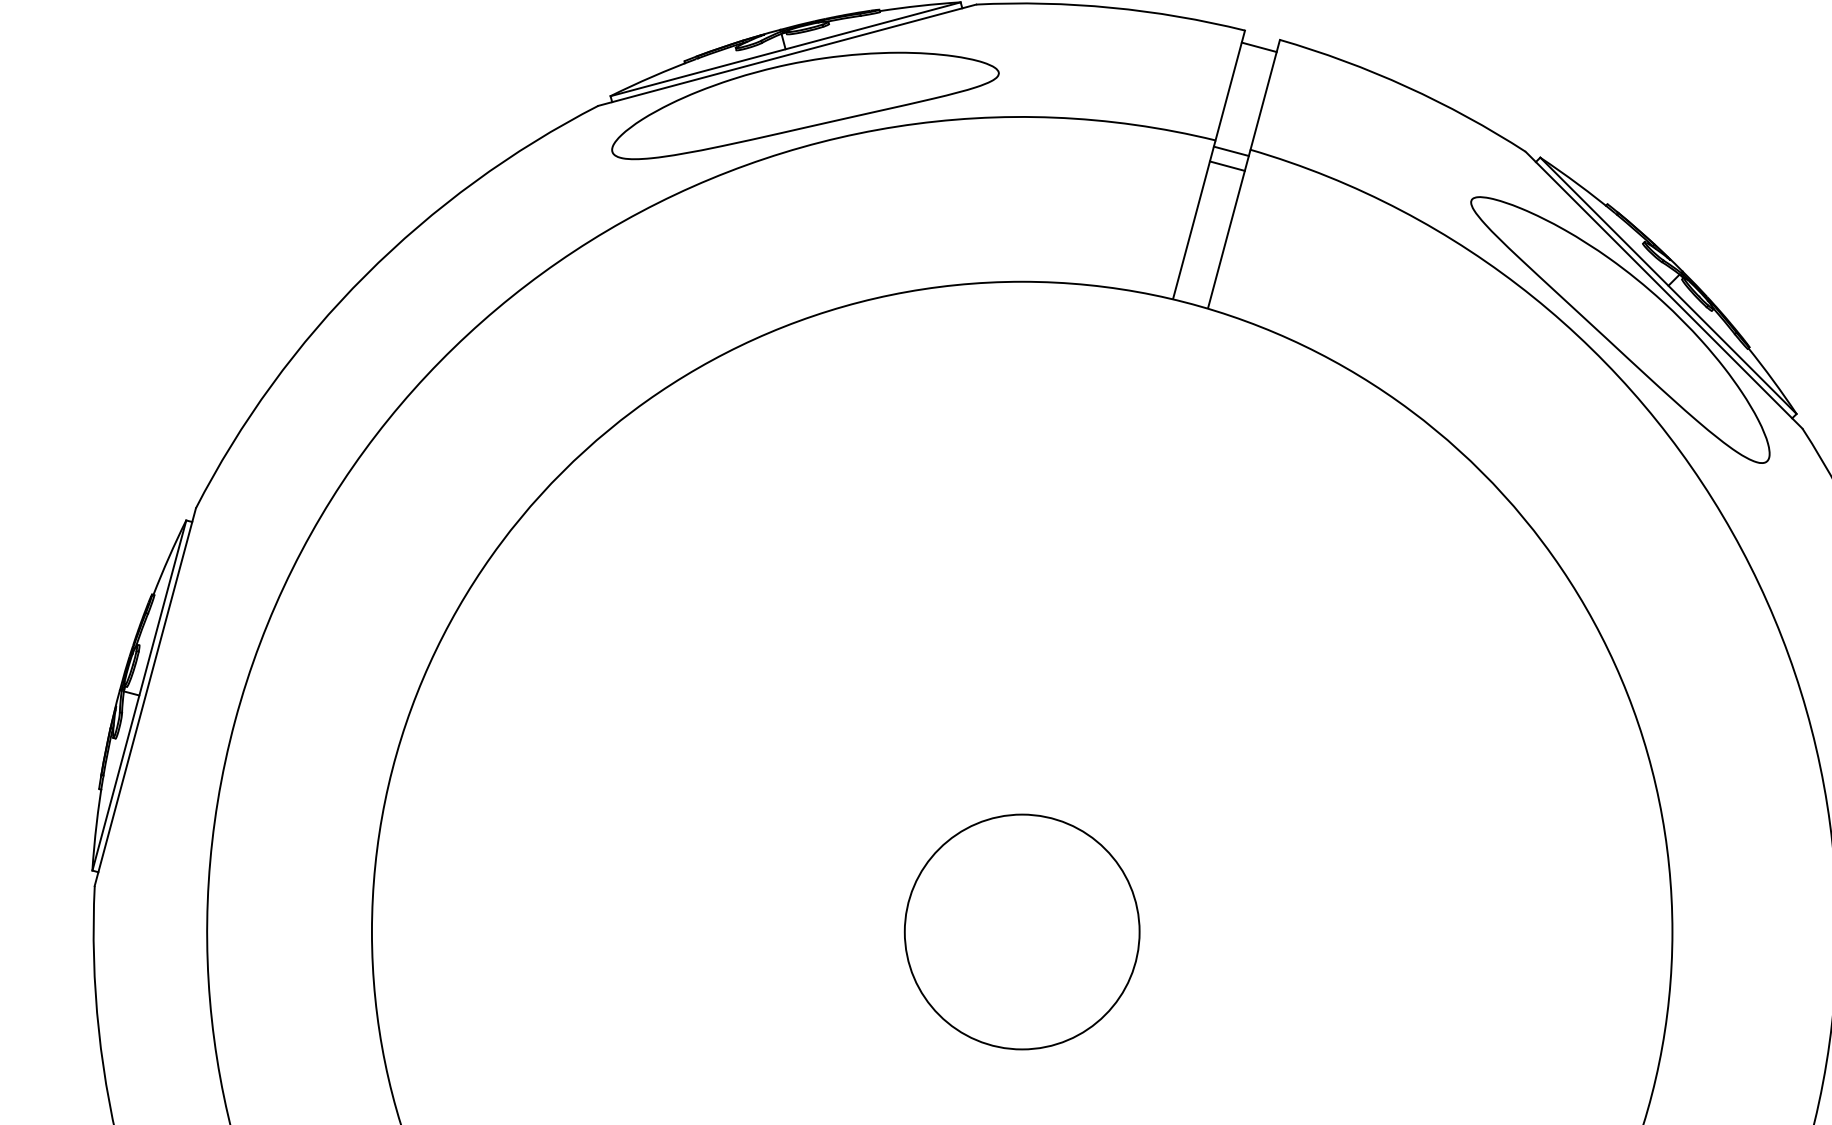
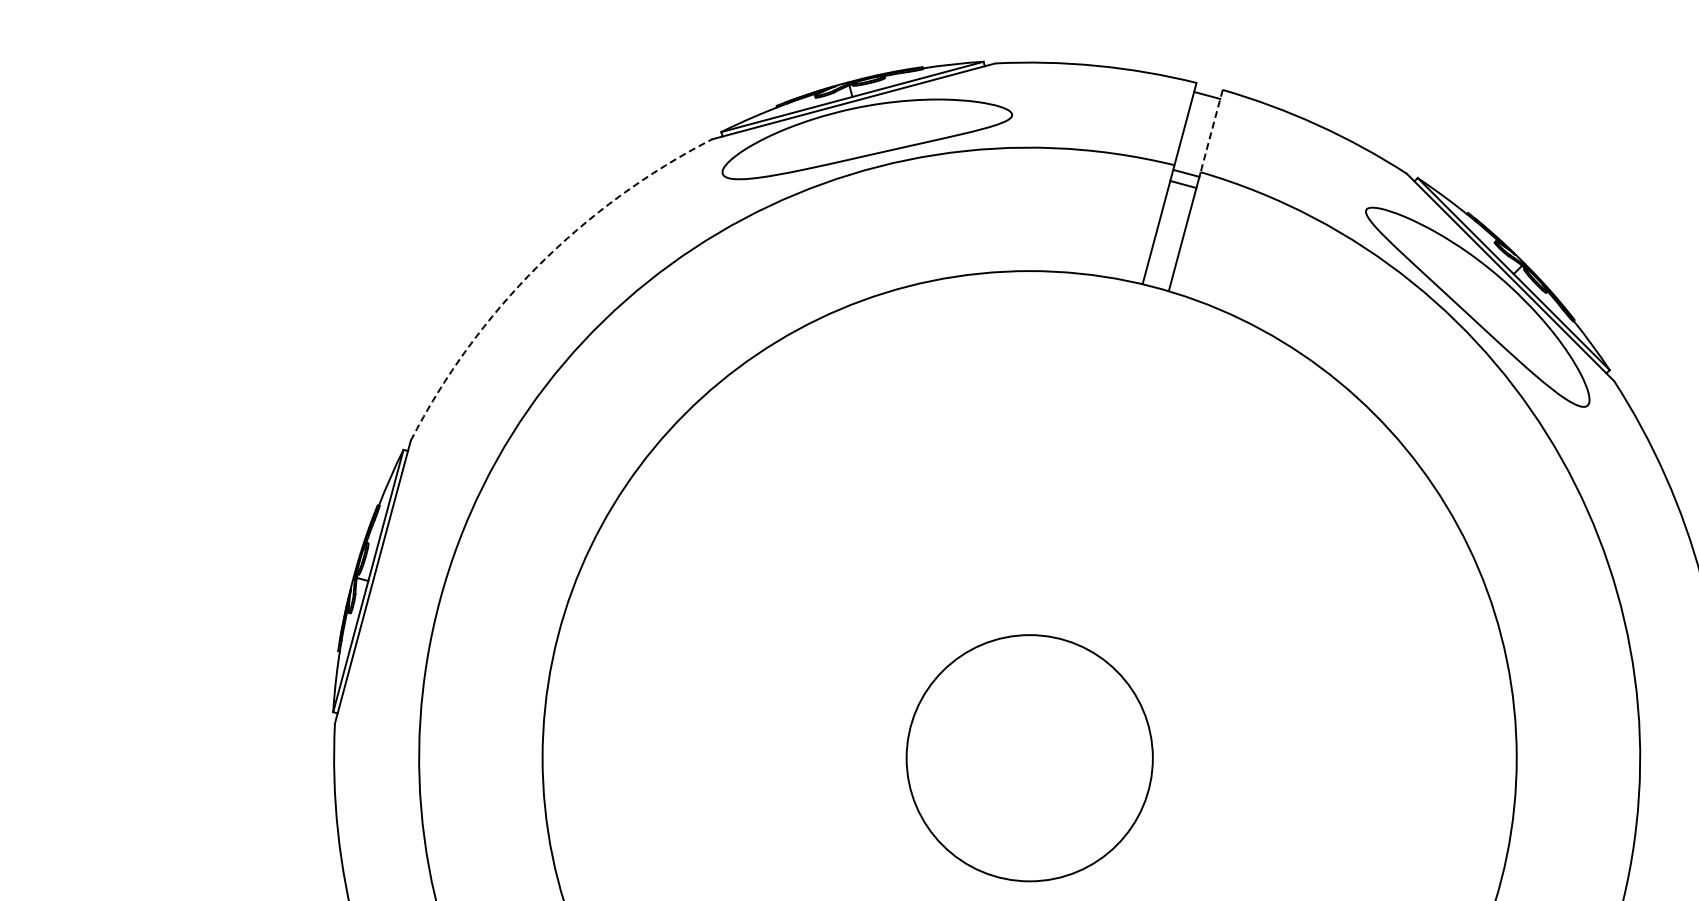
line: (1264, 95) -> (1211, 131), solid -> dashed
arc: (365, 275) -> (537, 266), solid -> dashed
circle: (1021, 931) -> (1029, 757), size x1.4

